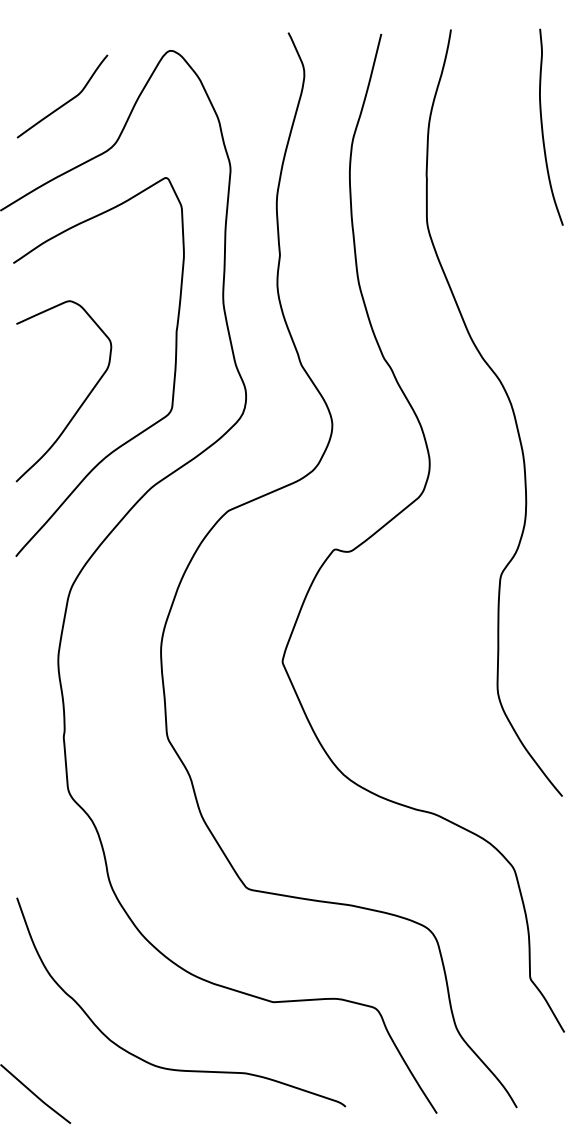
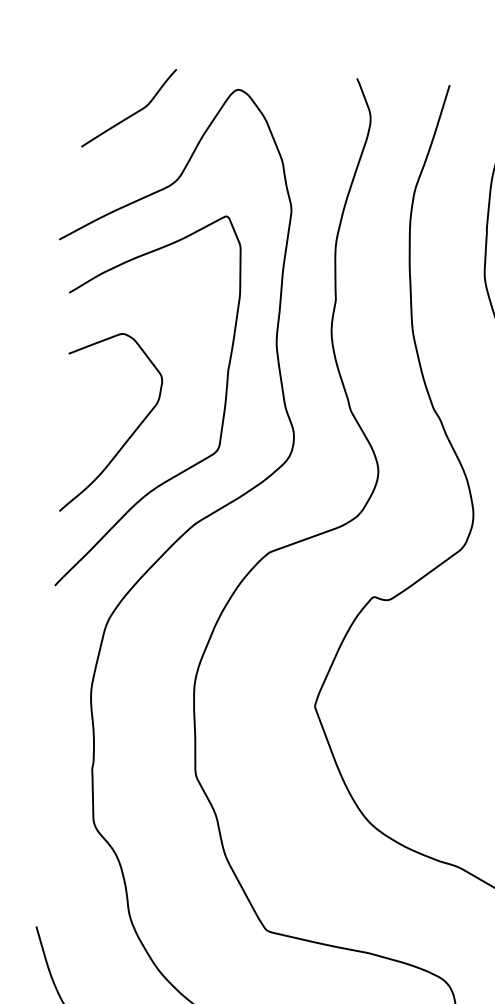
curve: (66, 101) -> (132, 113), moved

